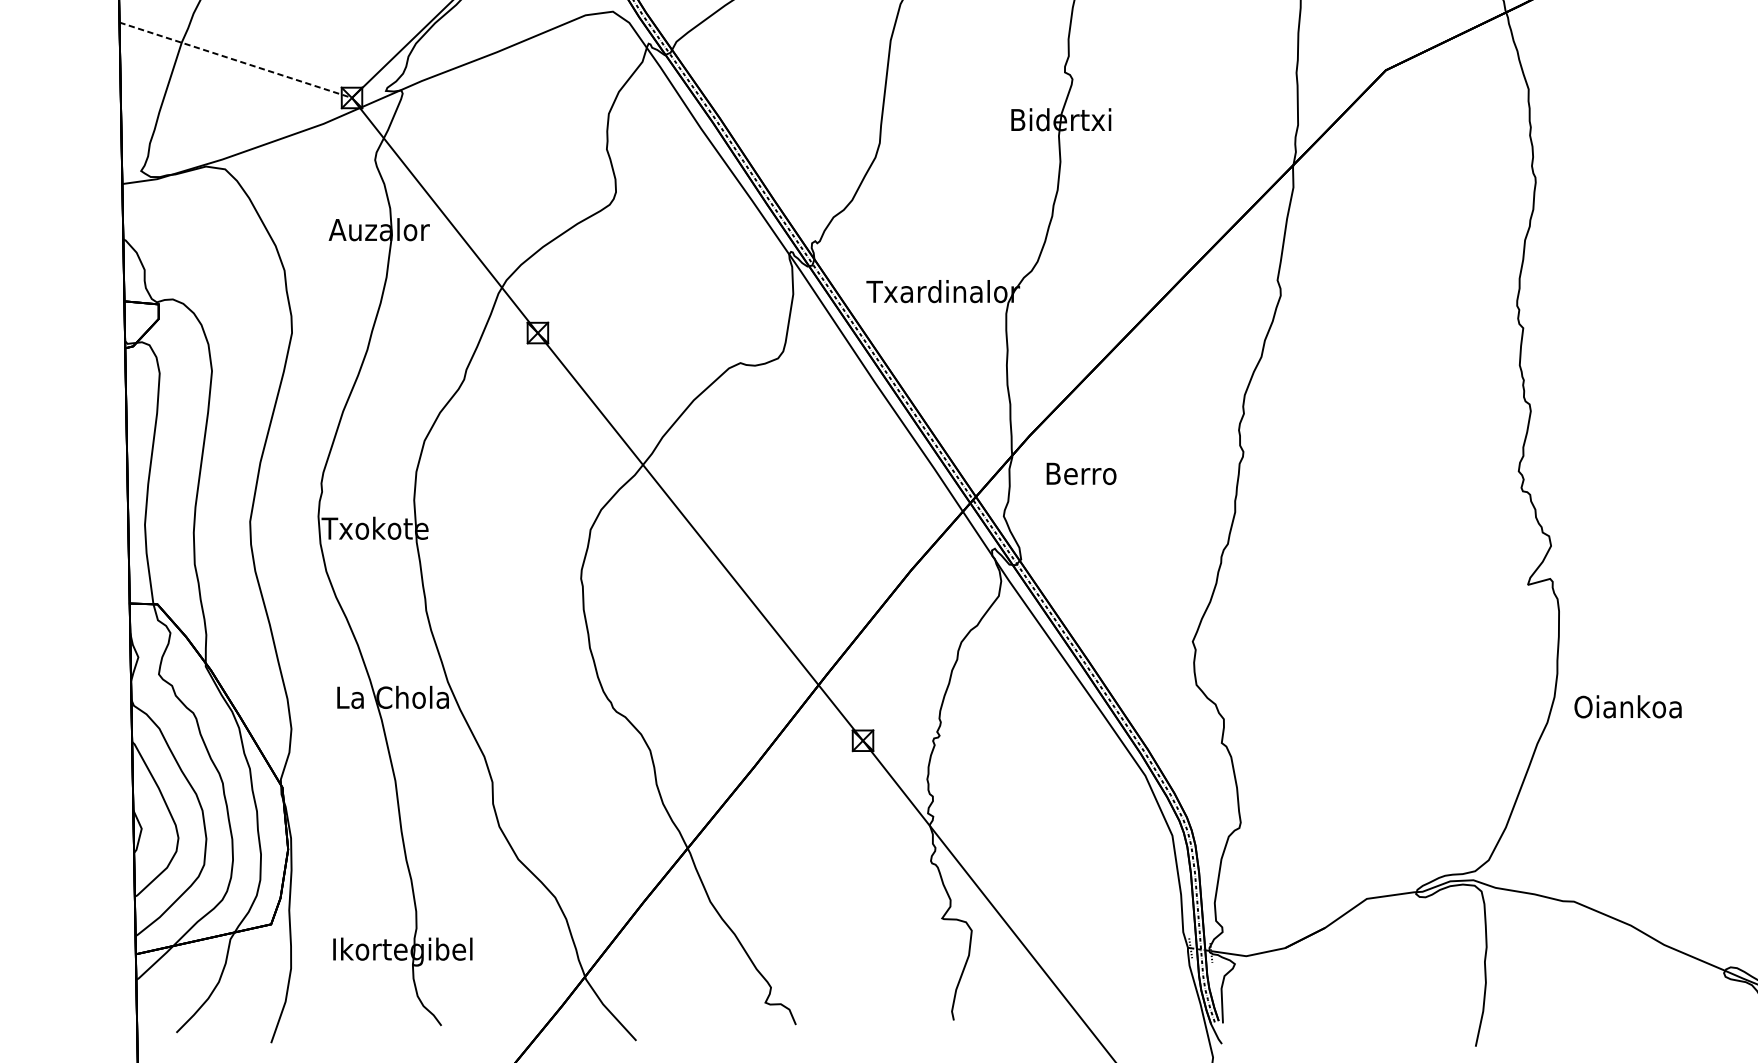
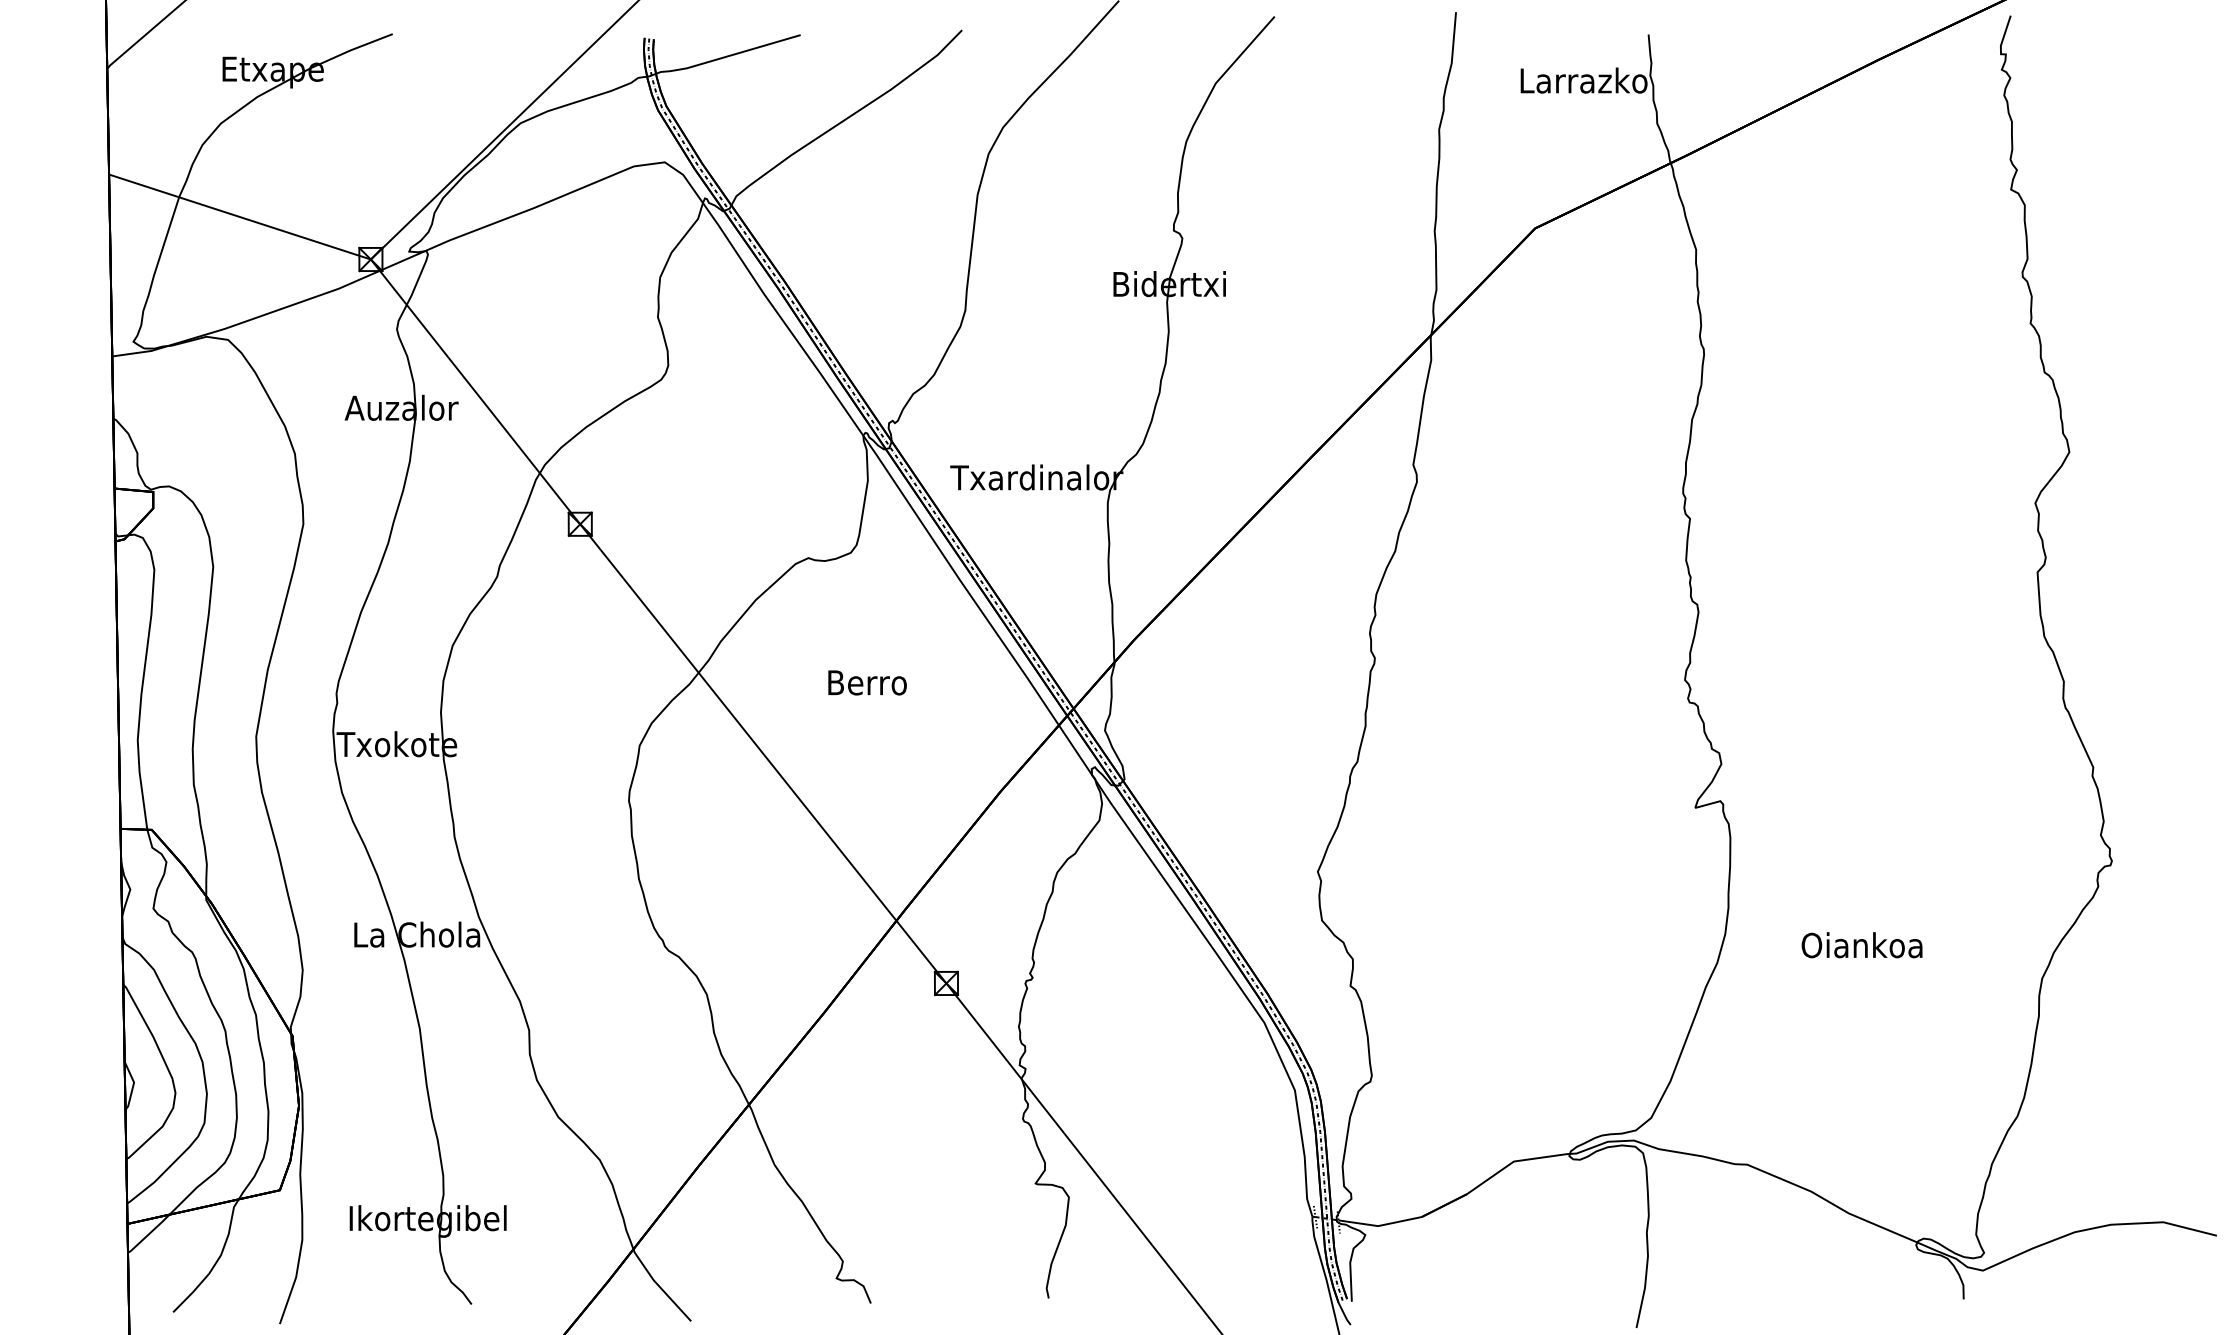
line: (235, 60) -> (239, 217), dashed -> solid
text: (1081, 473) -> (867, 682), moved
text: (1627, 707) -> (1861, 945), moved

